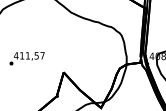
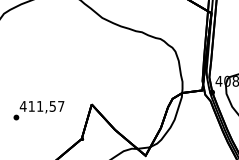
text: (26, 58) -> (38, 110), moved

